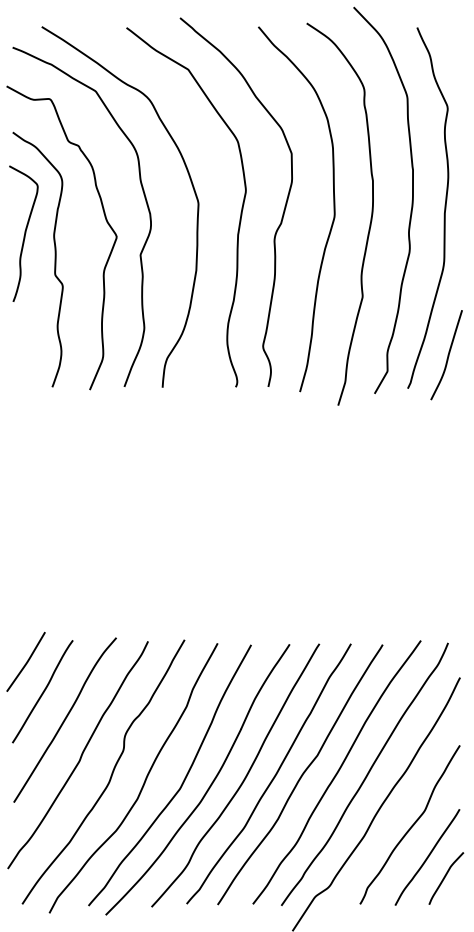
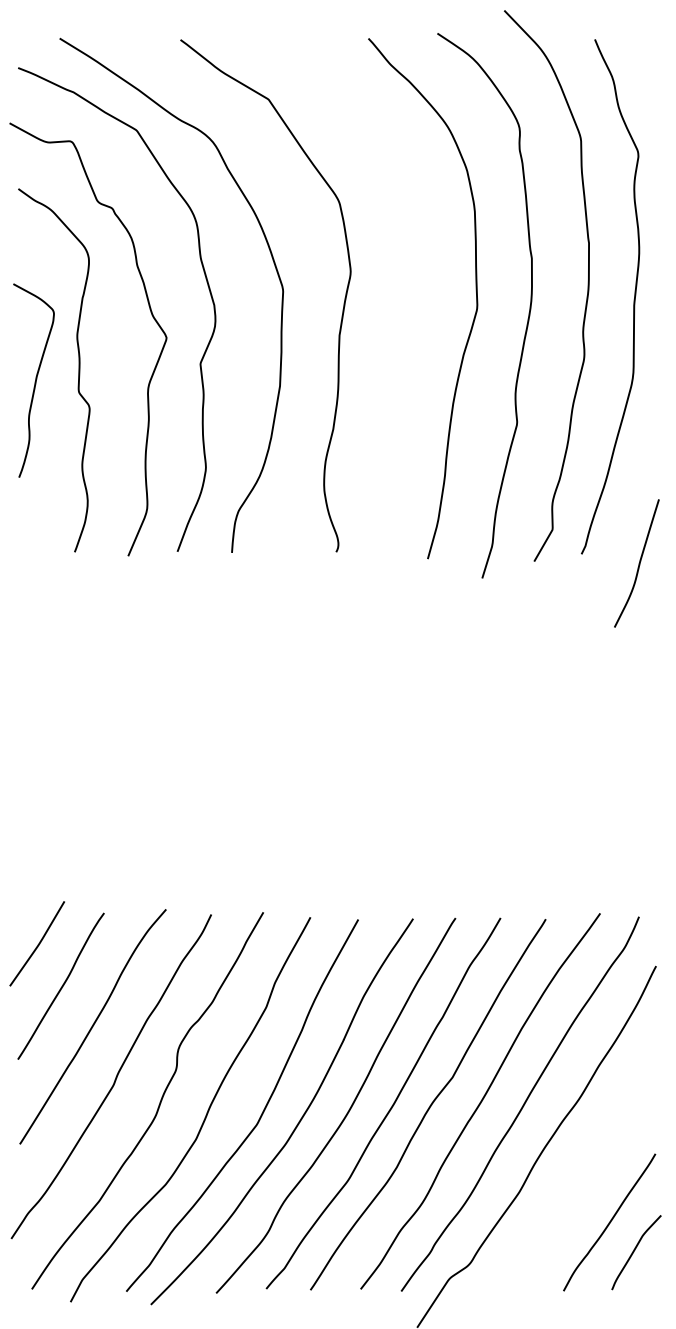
curve: (282, 213) -> (402, 304), removed
curve: (24, 233) -> (35, 380), moved
curve: (447, 355) -> (638, 563), moved
curve: (411, 825) -> (586, 1177), removed

